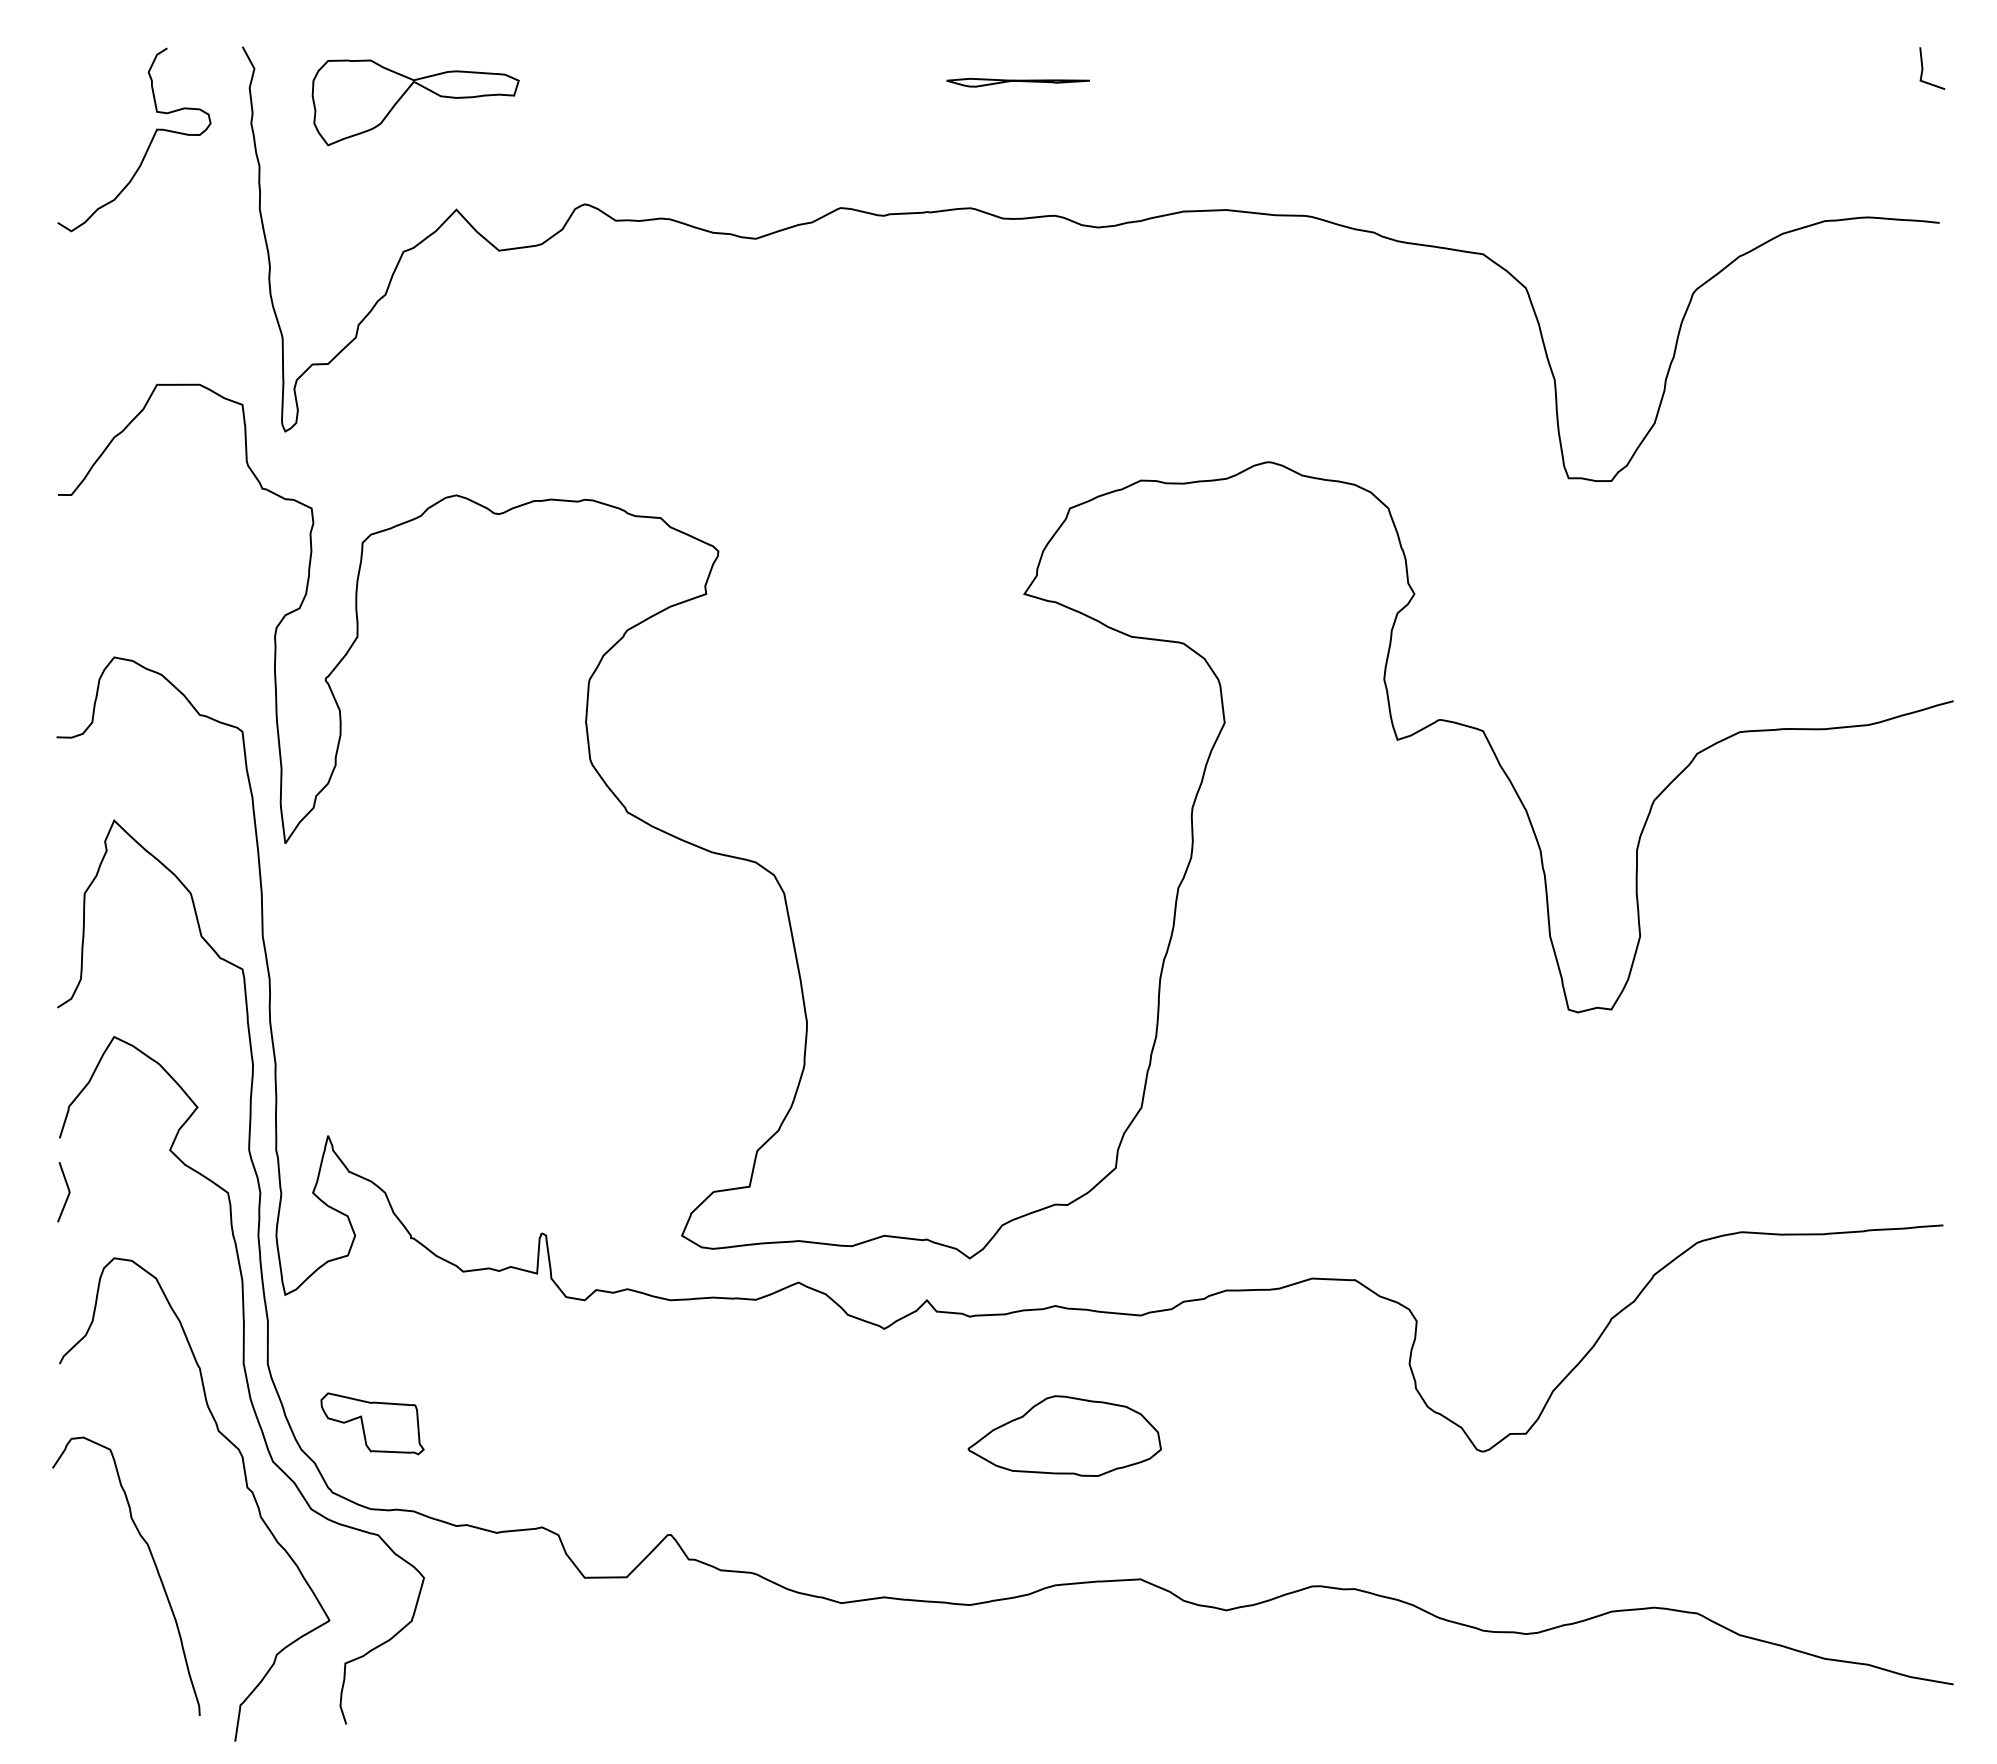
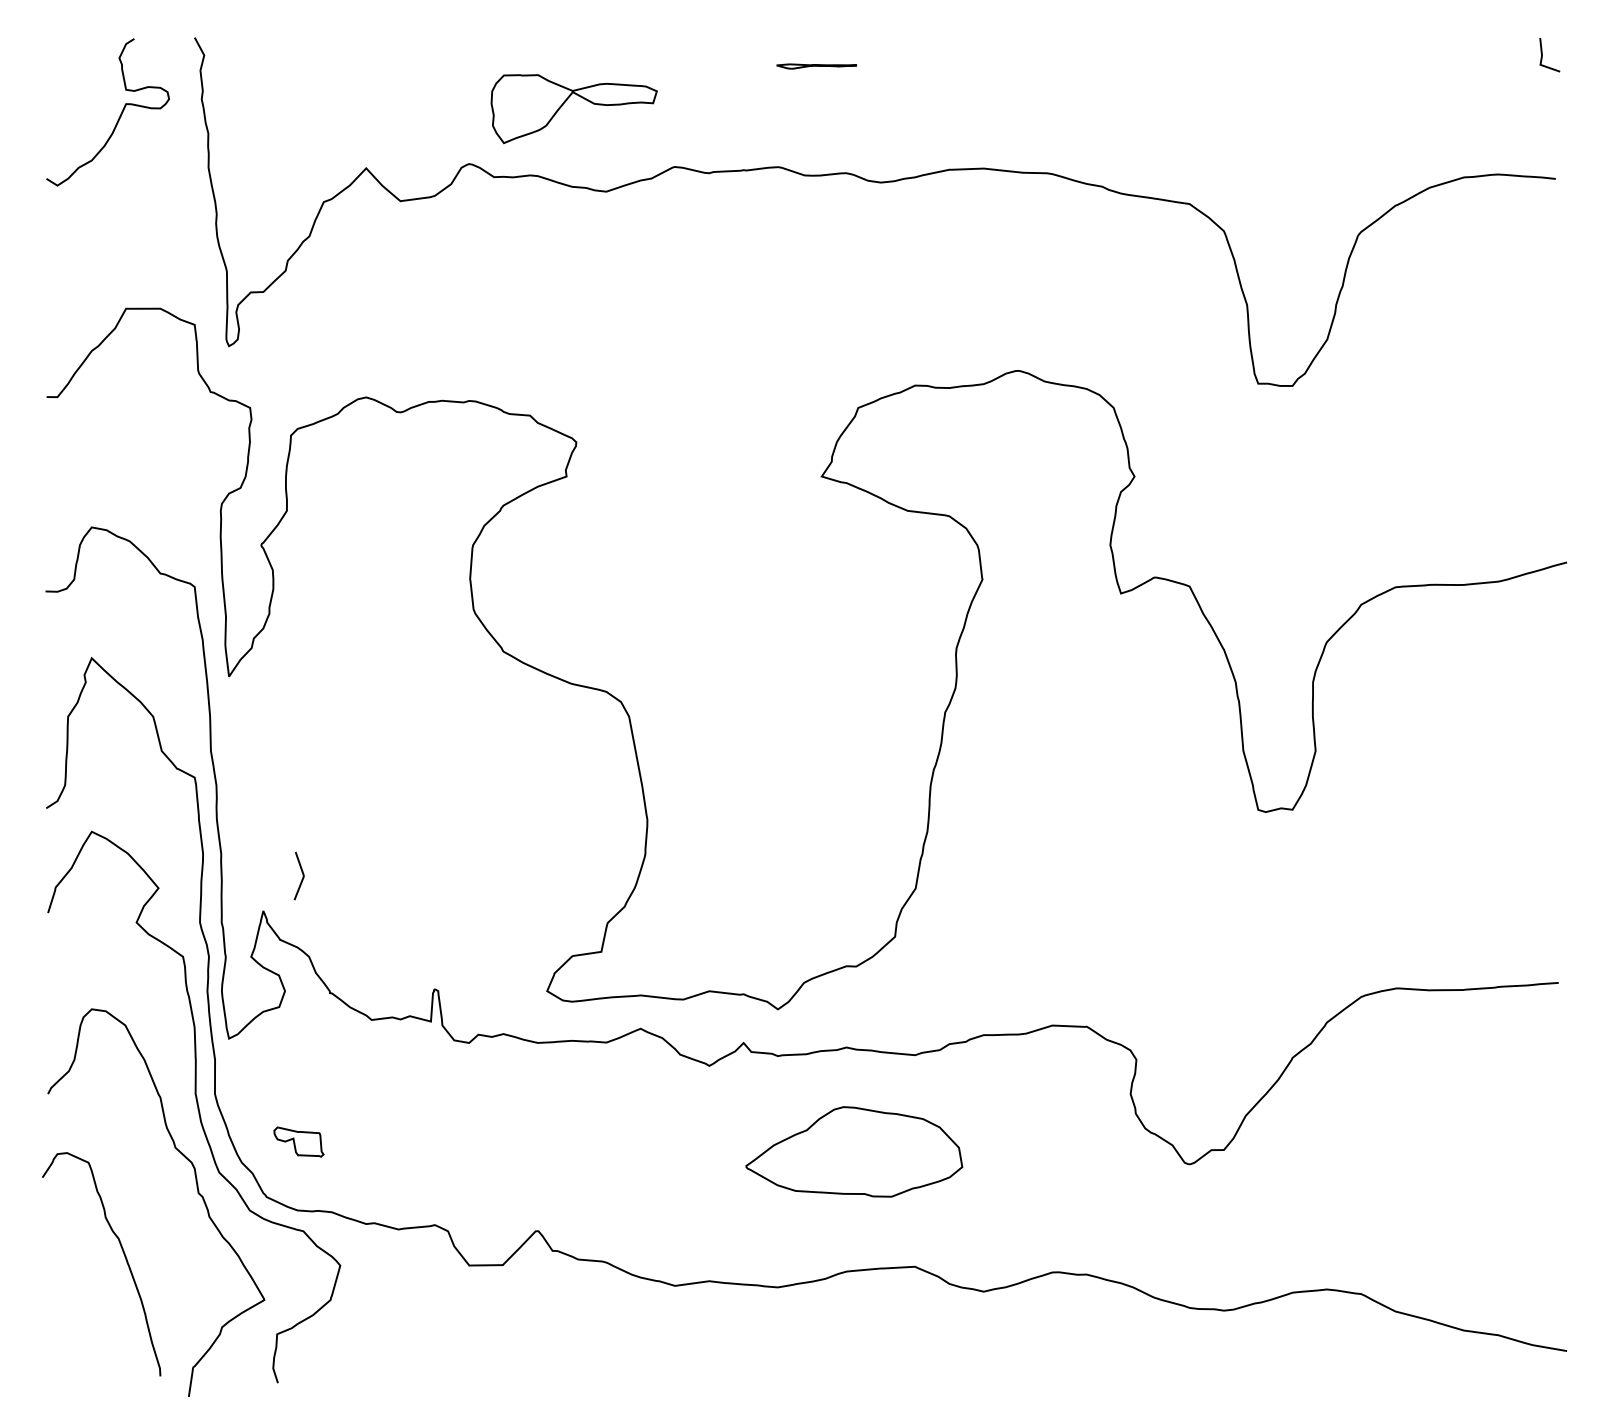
part: (1017, 82) -> (816, 66), size x0.7
part: (403, 96) -> (564, 103), moved
line: (67, 1189) -> (302, 873), moved
part: (372, 1423) -> (298, 1141), size x0.6
part: (1064, 1435) -> (853, 1151), size x1.4

